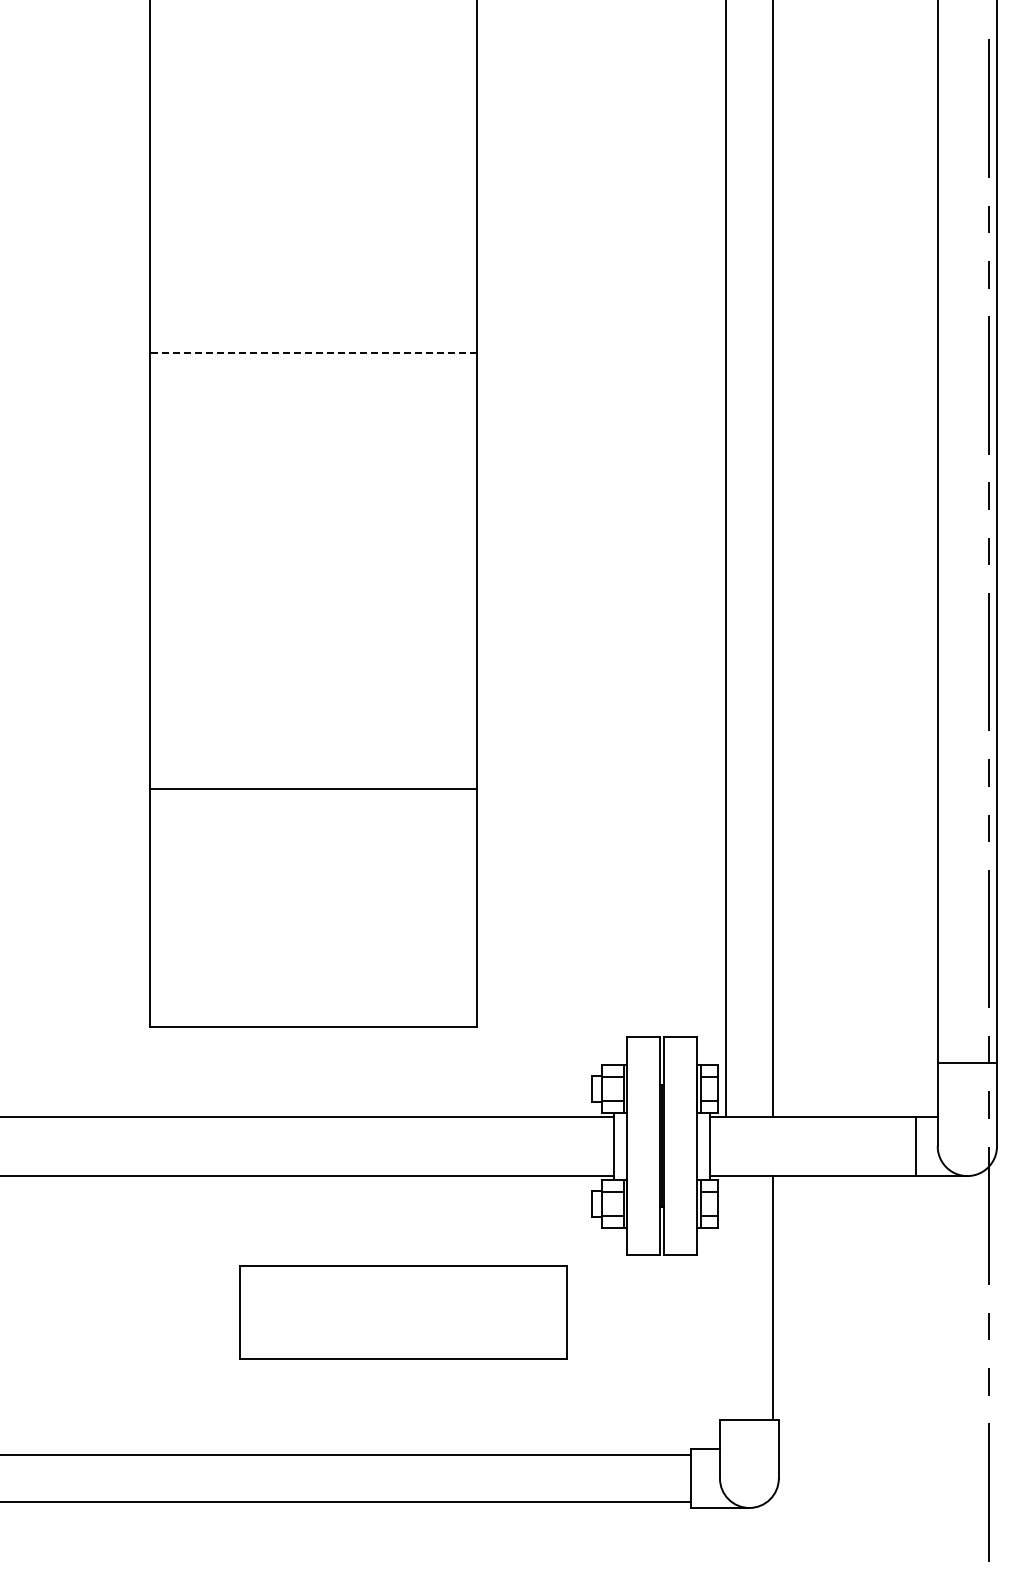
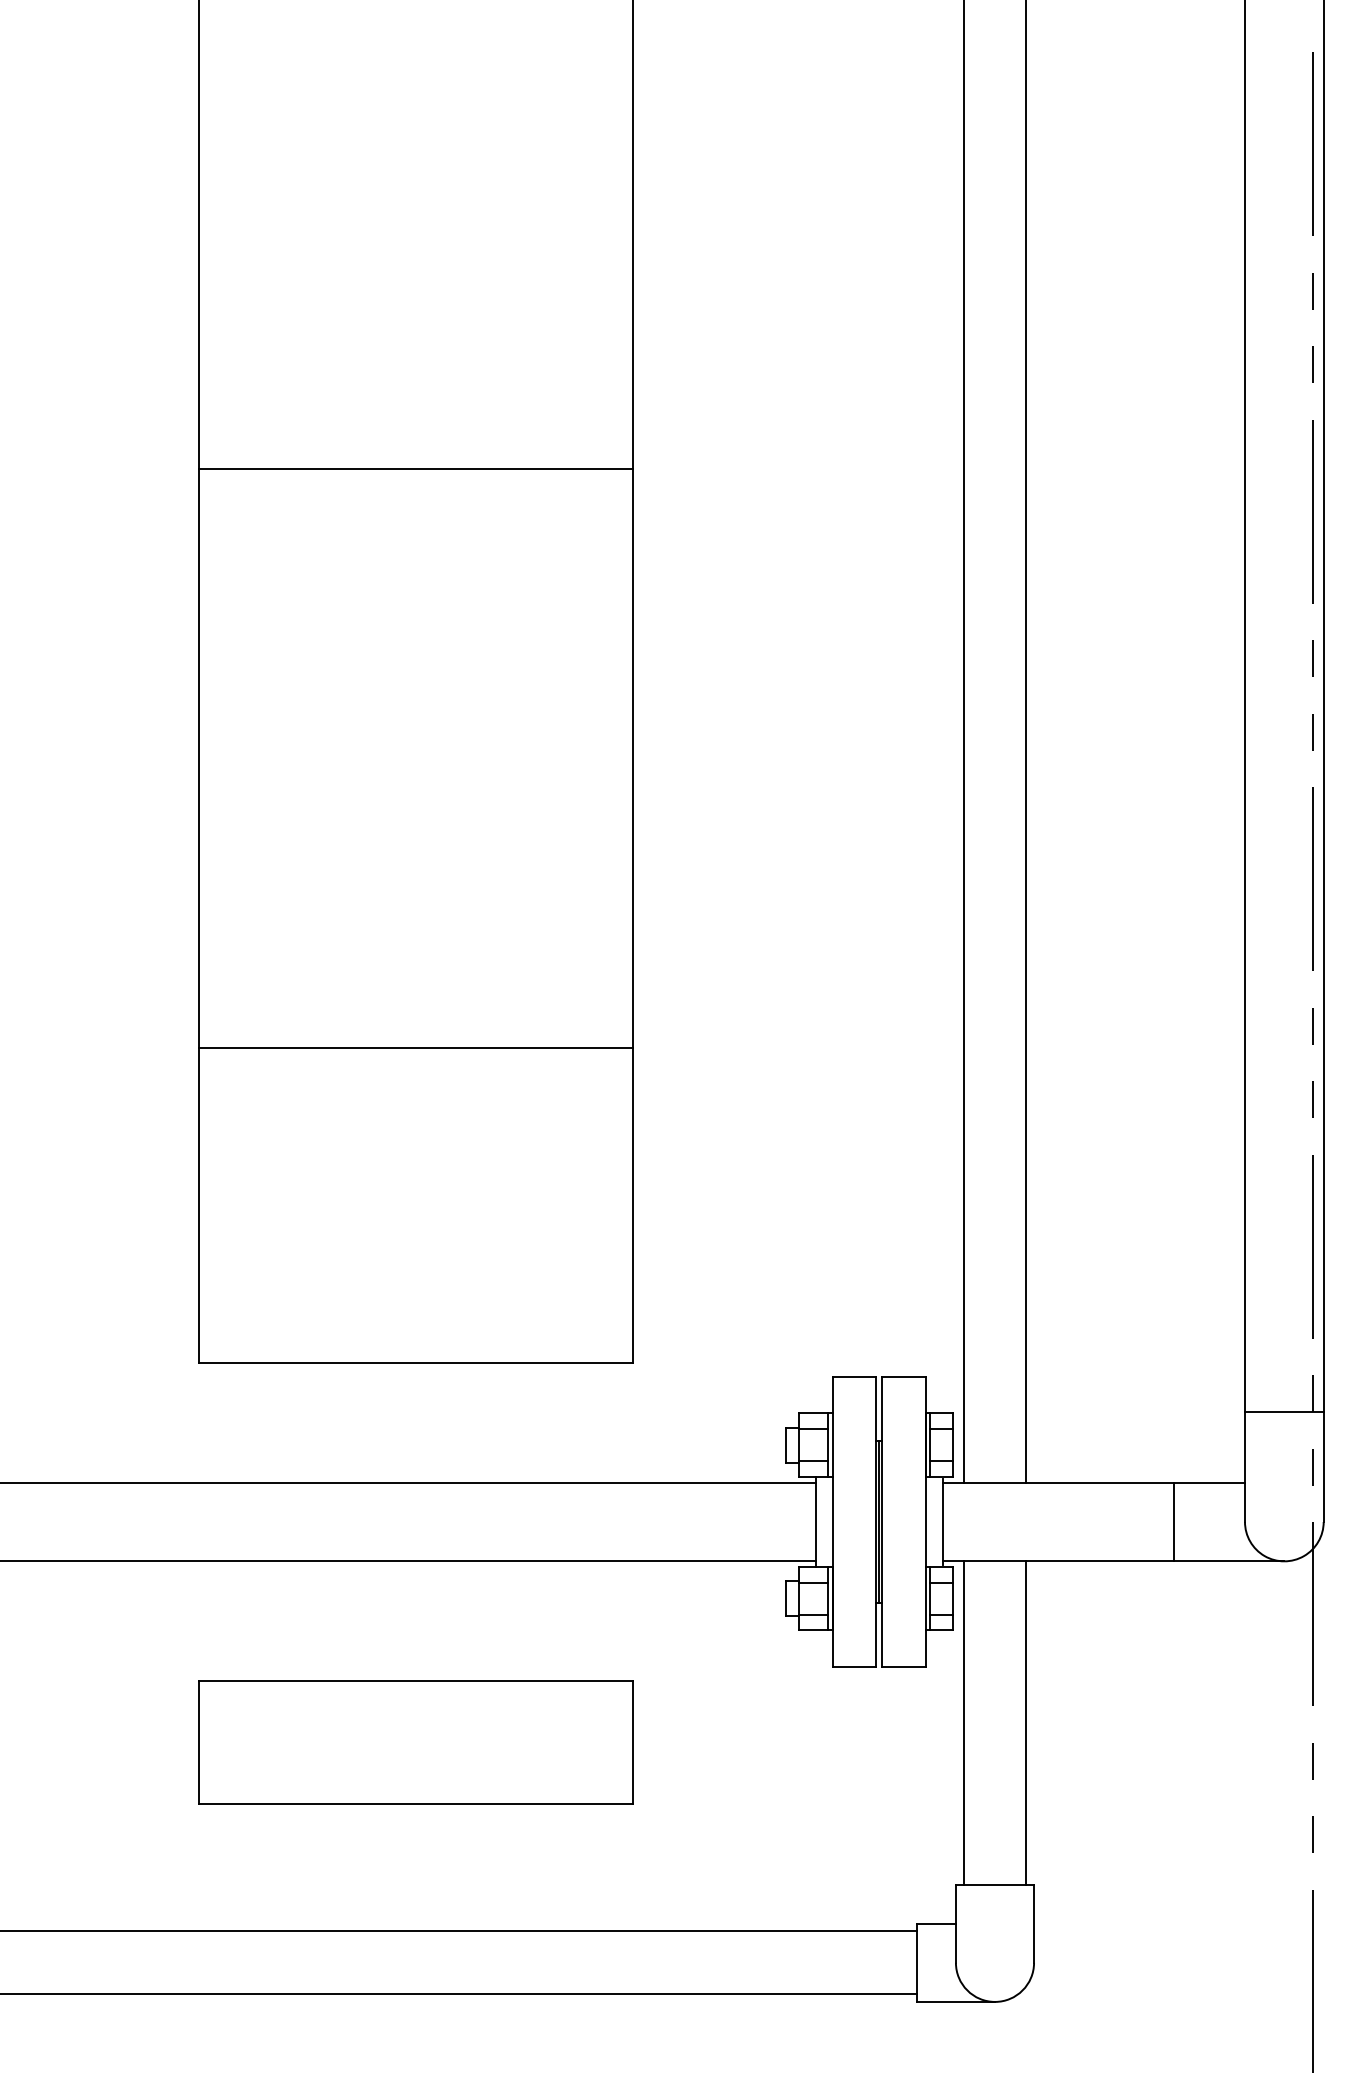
line: (313, 353) -> (416, 469), dashed -> solid
line: (916, 1146) -> (1174, 1522), moved
line: (725, 1297) -> (963, 1722), added
part: (403, 1312) -> (416, 1742), moved

